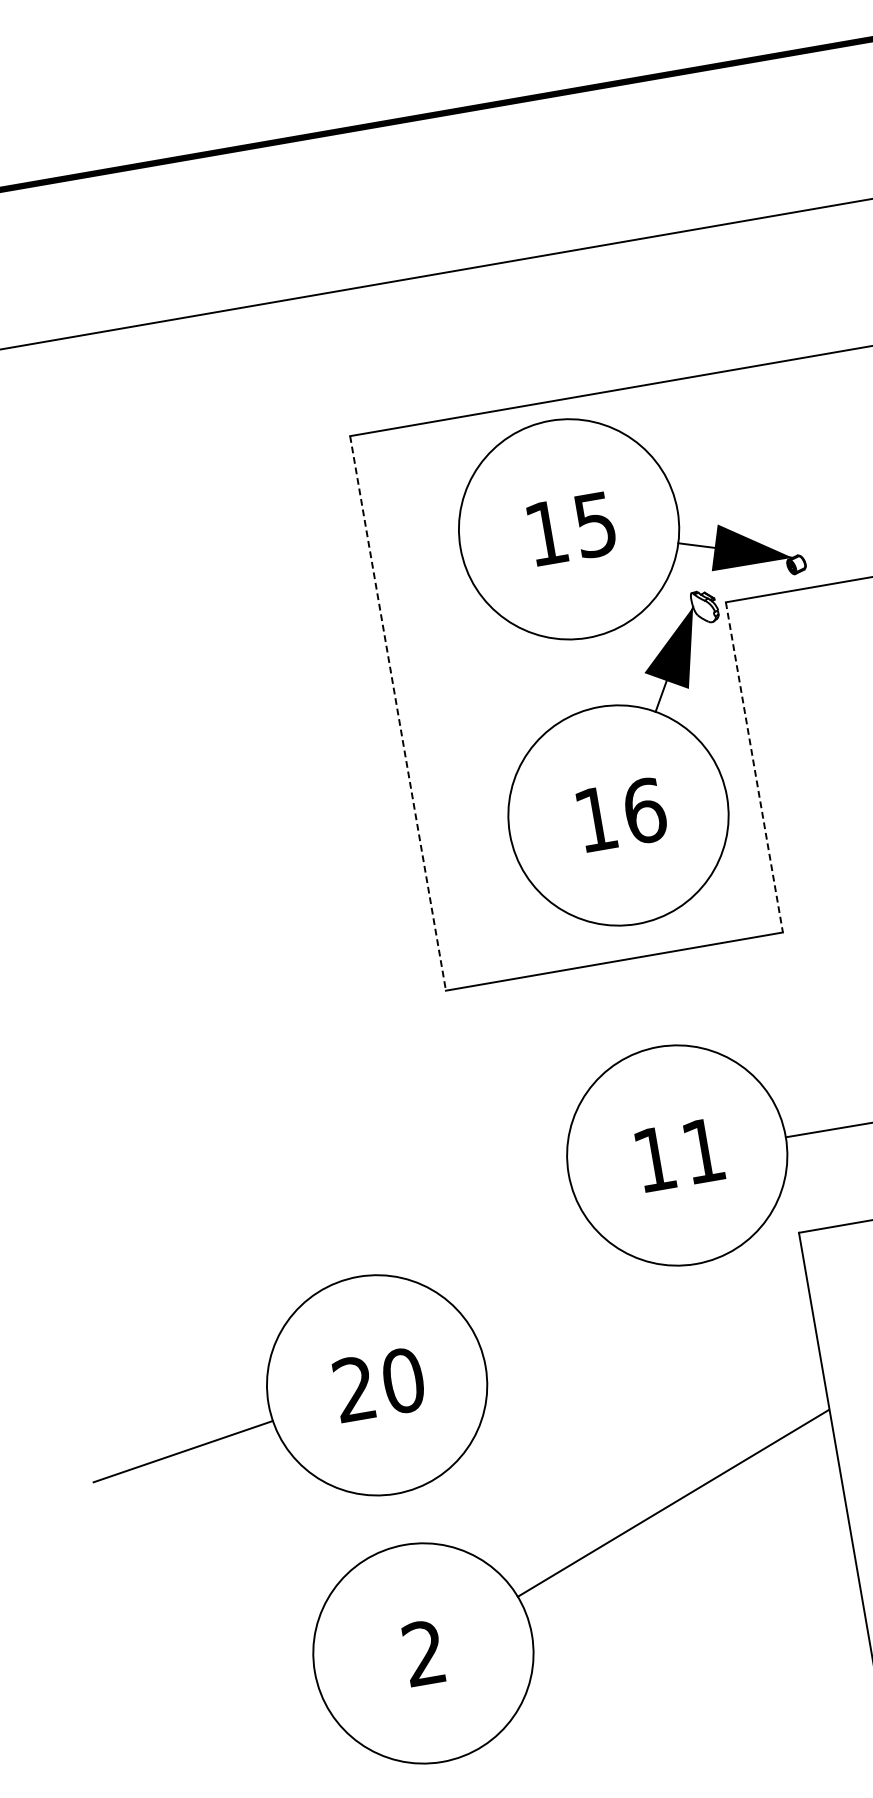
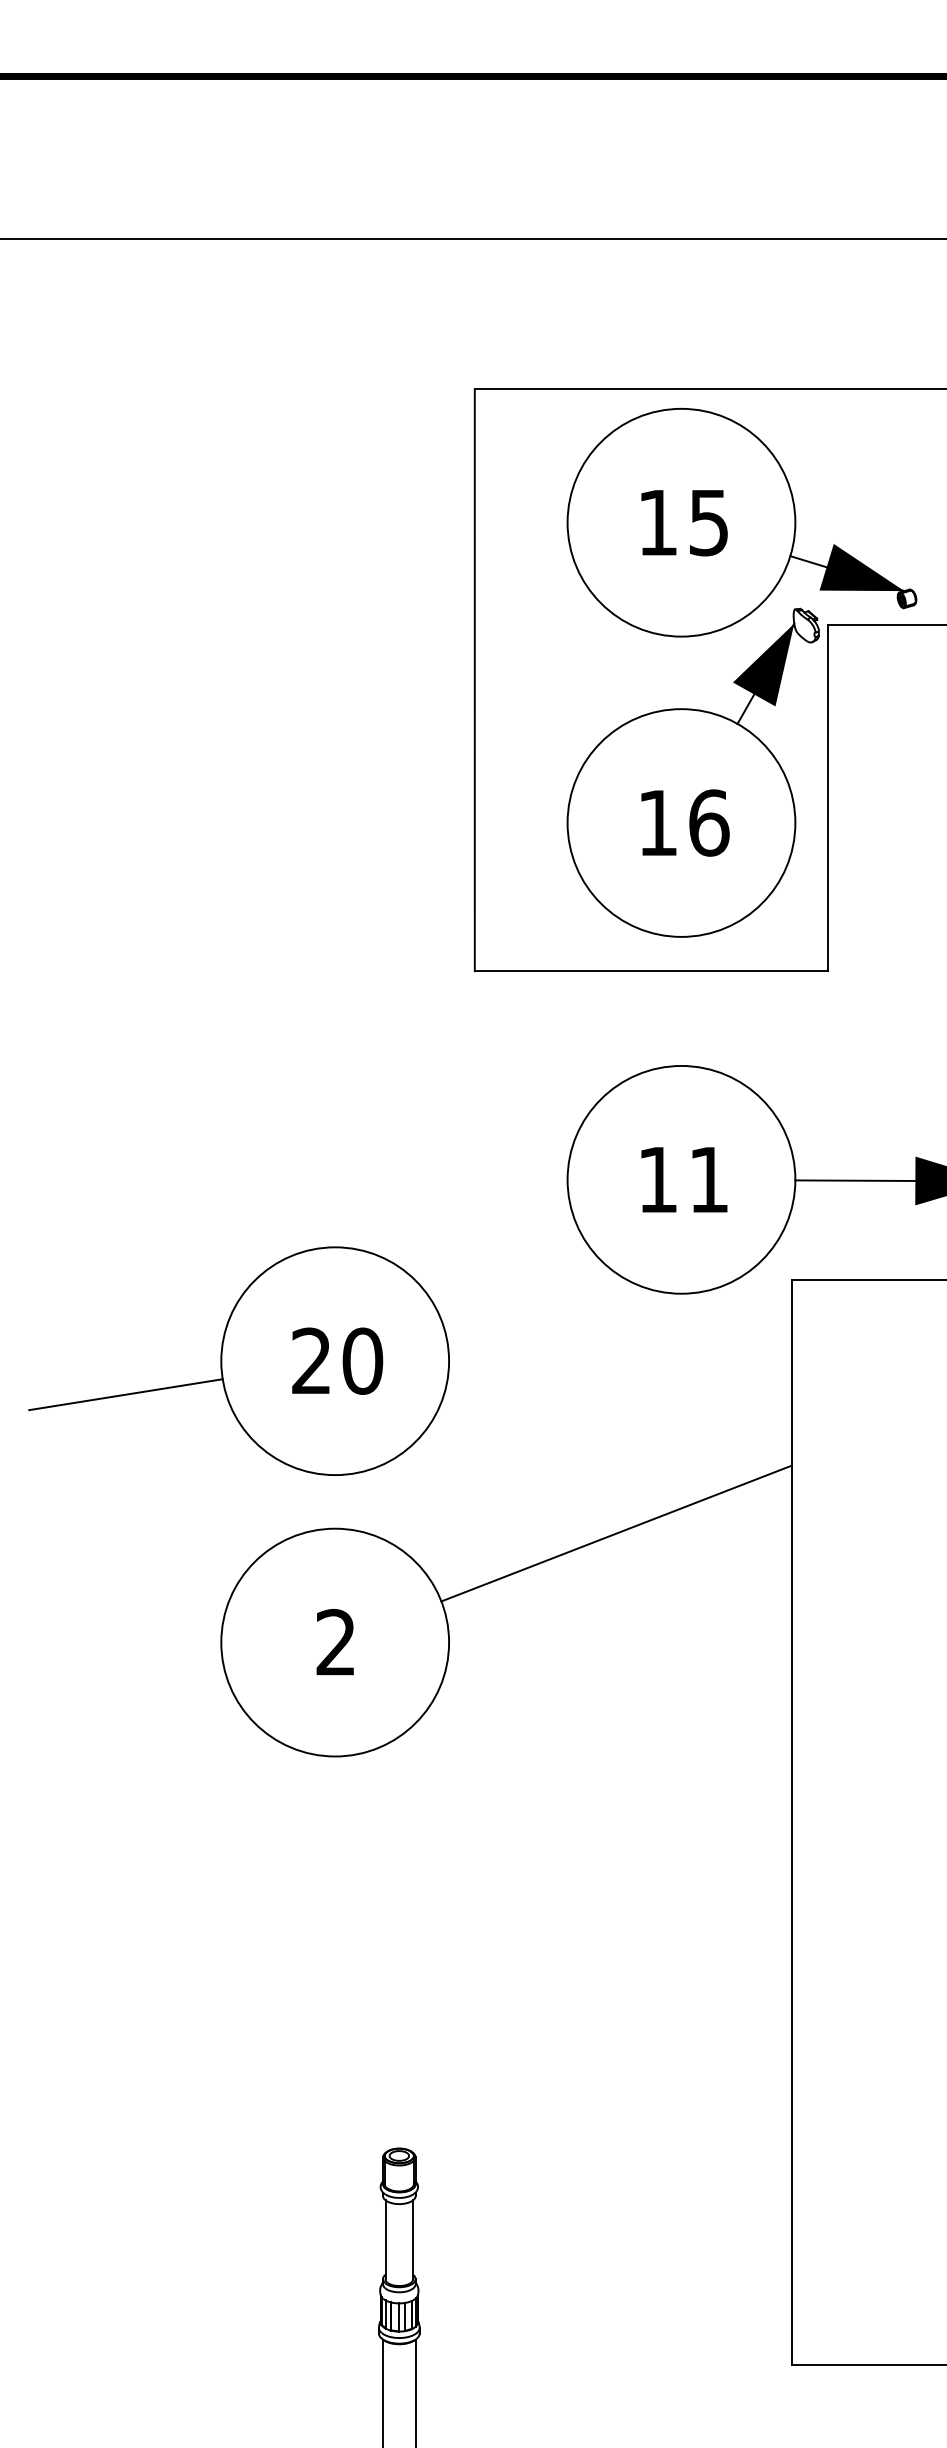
line: (397, 713) -> (474, 680), dashed -> solid
line: (754, 767) -> (828, 798), dashed -> solid

